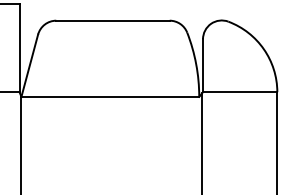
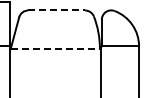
line: (114, 20) -> (57, 10), solid -> dashed
line: (110, 96) -> (55, 48), solid -> dashed

